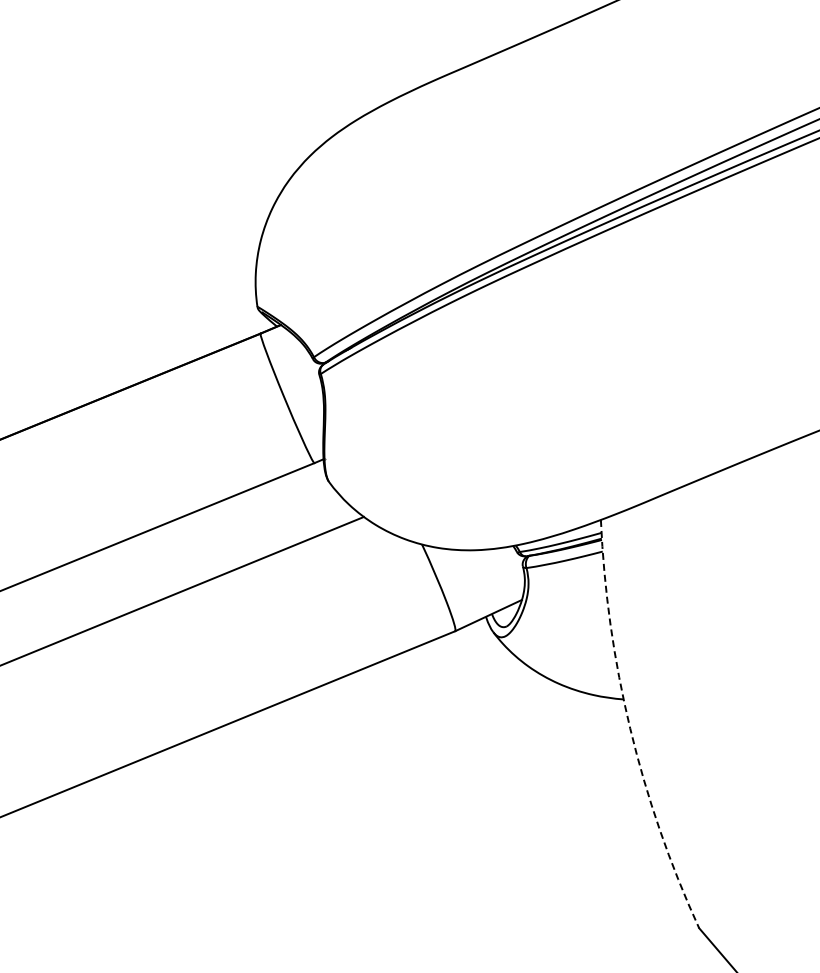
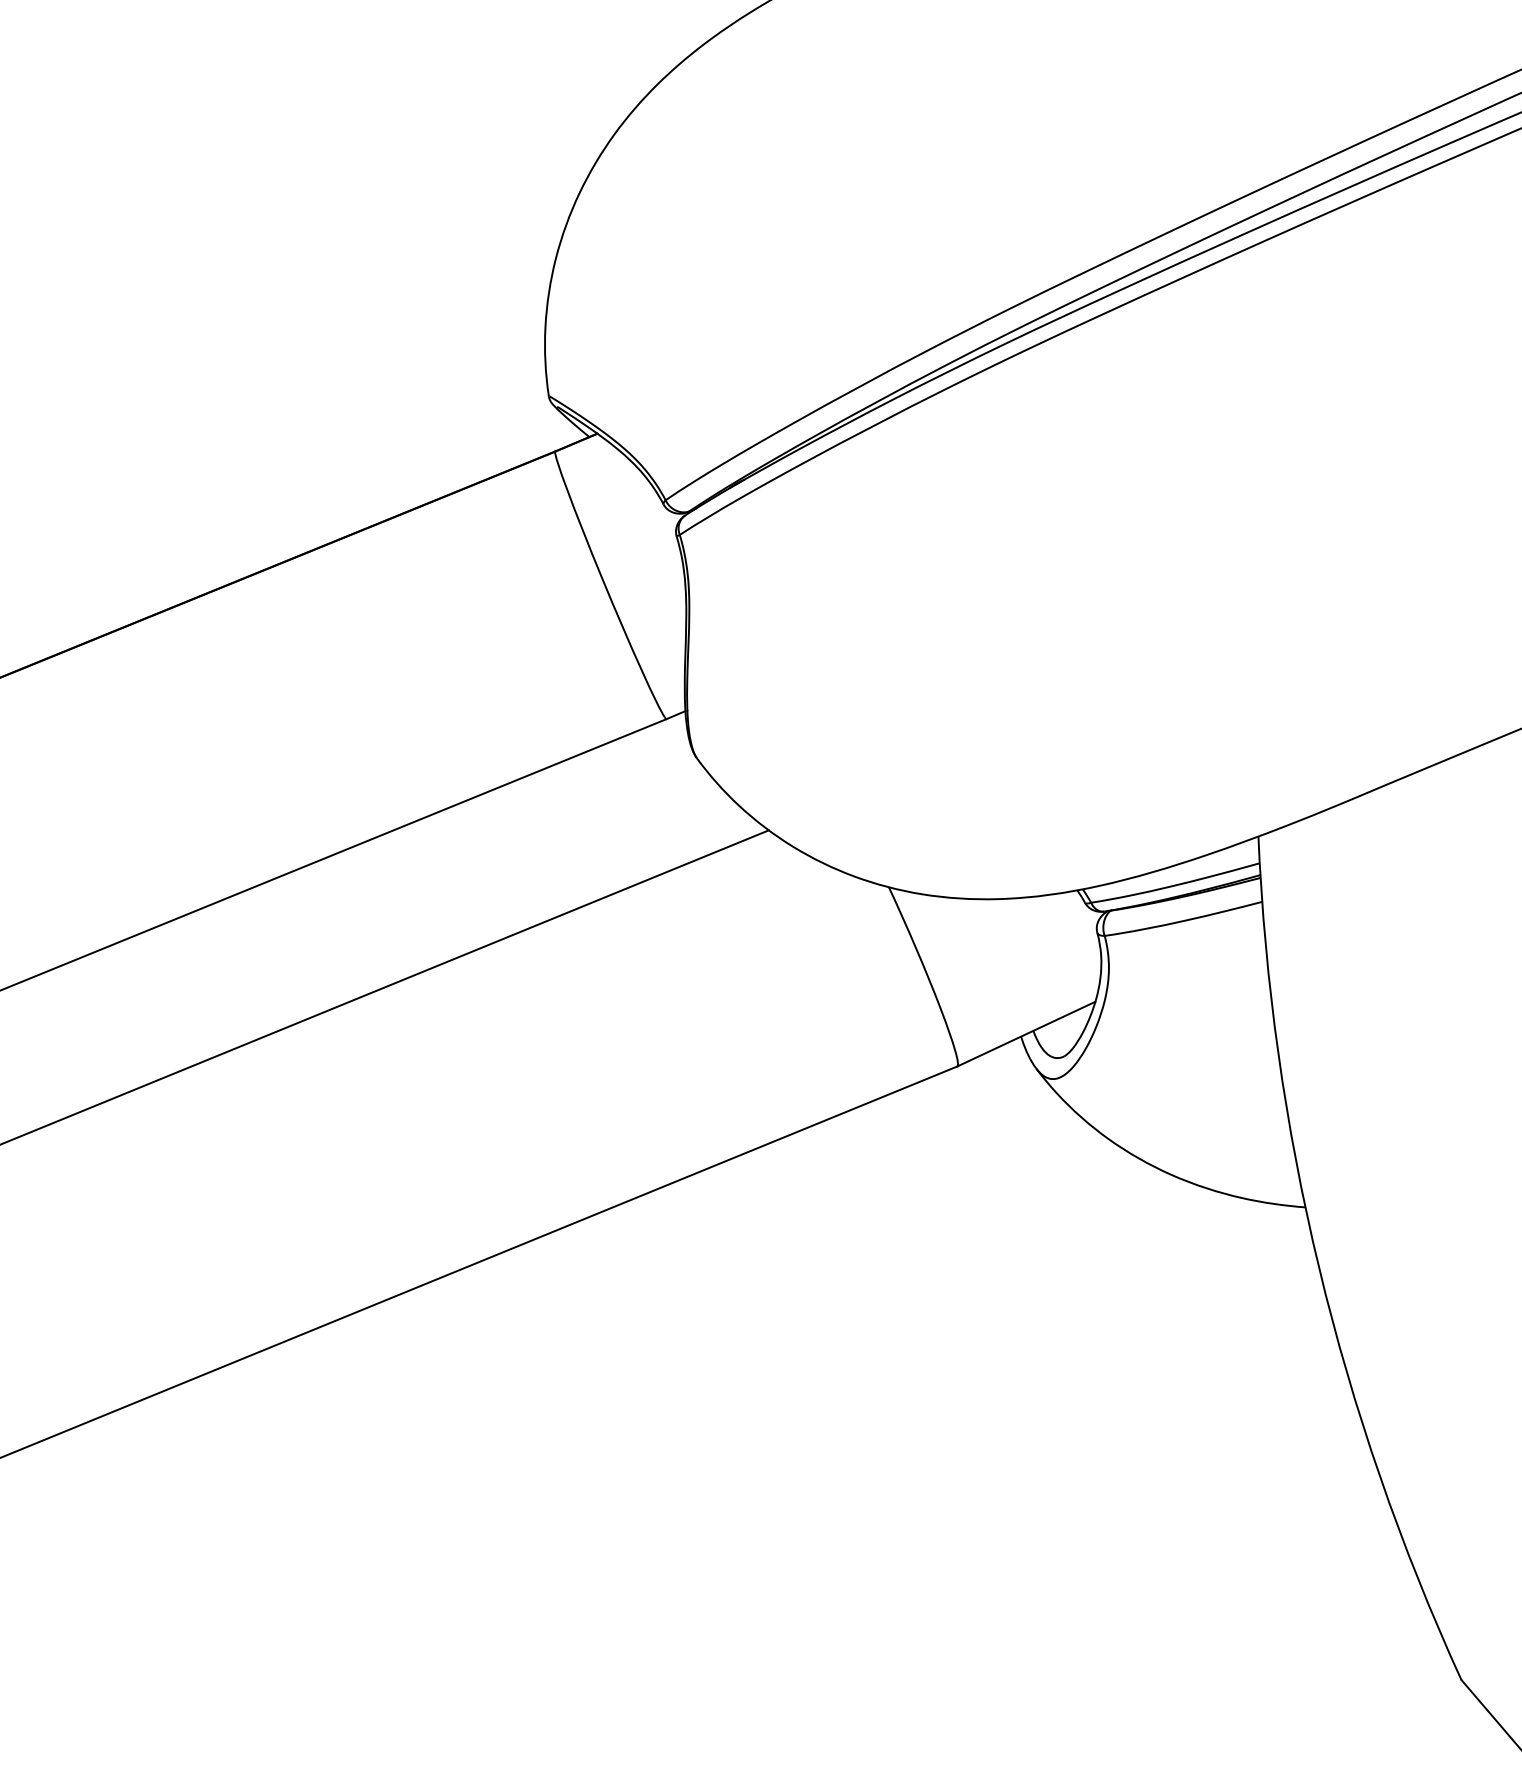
arc: (630, 728) -> (1319, 1267), dashed -> solid

